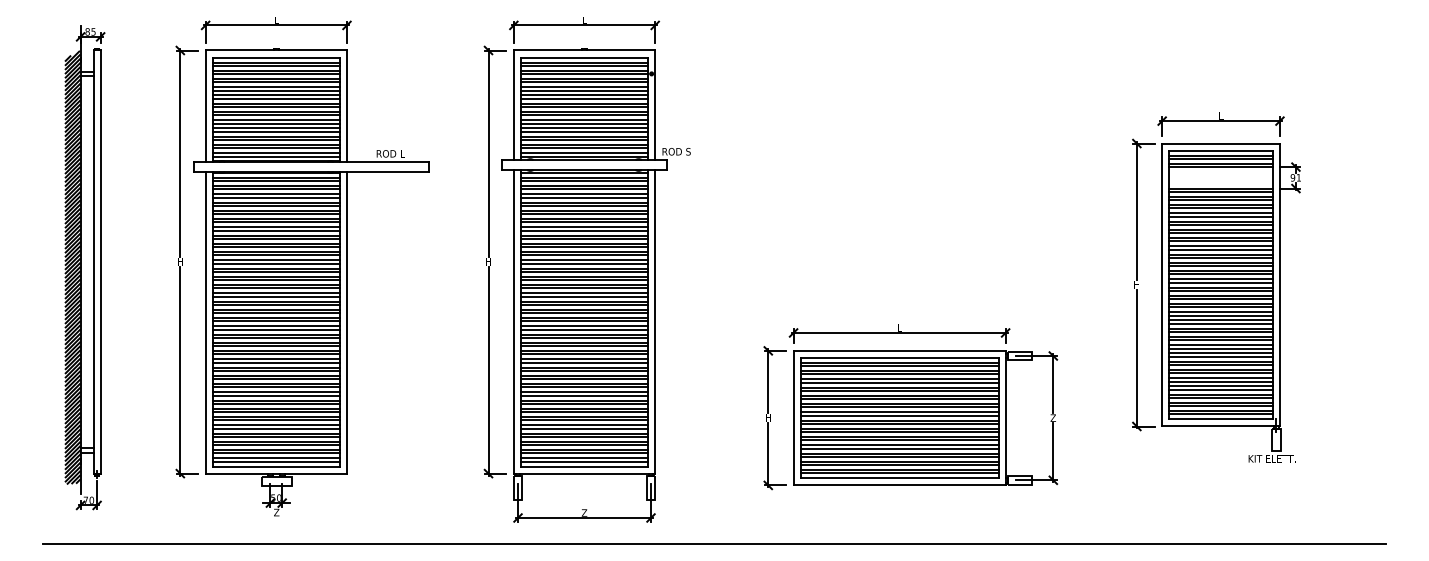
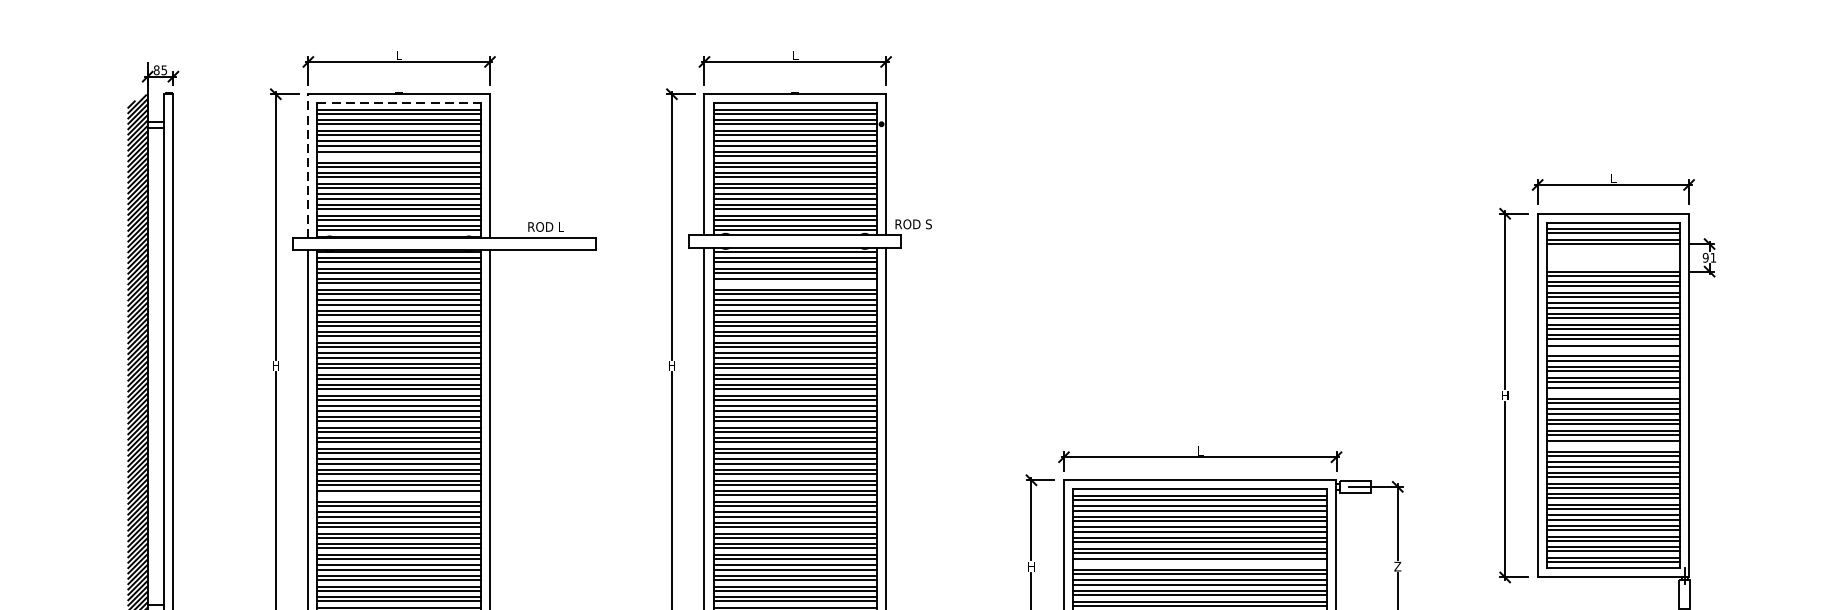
line: (276, 57) -> (399, 103), solid -> dashed
line: (275, 98) -> (398, 155), removed
line: (205, 106) -> (308, 166), solid -> dashed
line: (584, 197) -> (795, 283), removed
line: (1220, 249) -> (1612, 349), removed
line: (1220, 282) -> (1612, 392), removed
line: (1220, 323) -> (1612, 445), removed
line: (275, 362) -> (398, 495), removed
line: (899, 415) -> (1200, 563), removed

